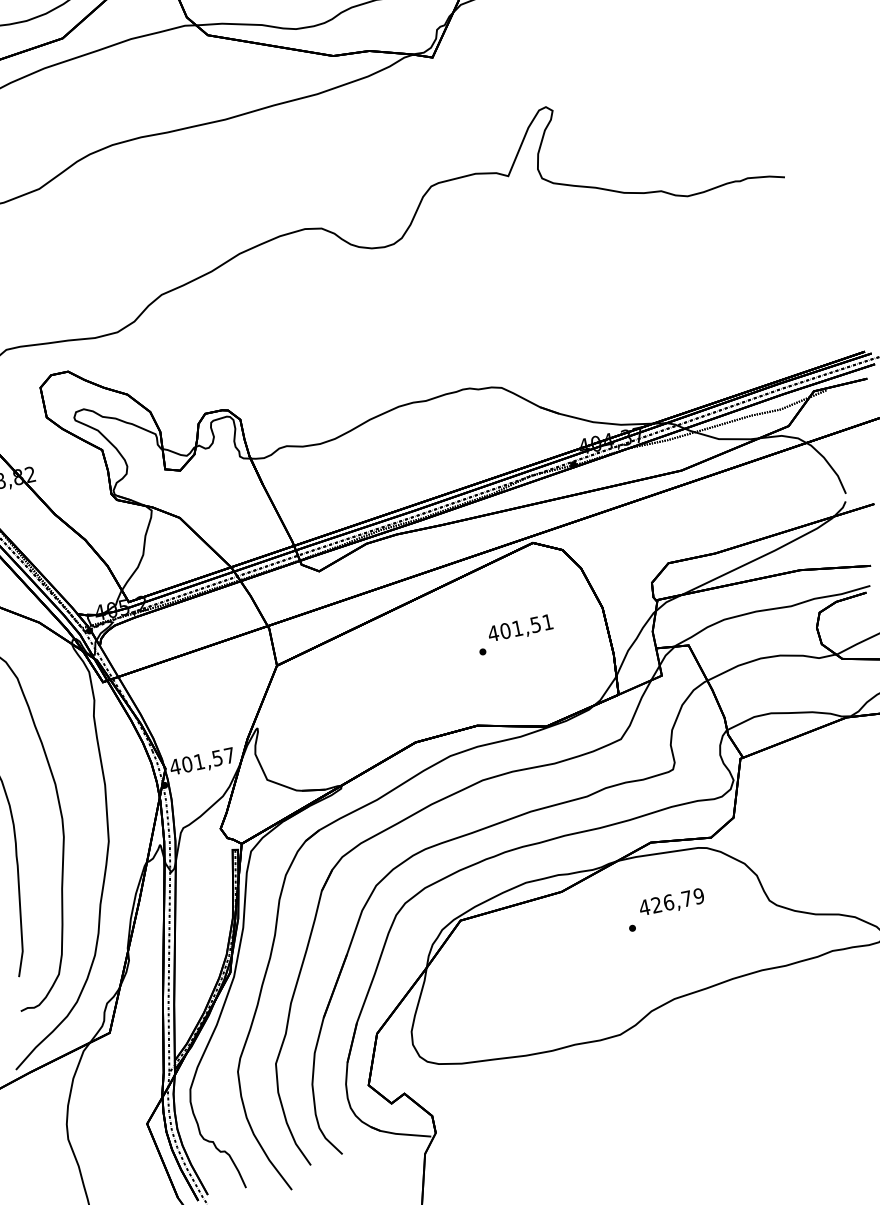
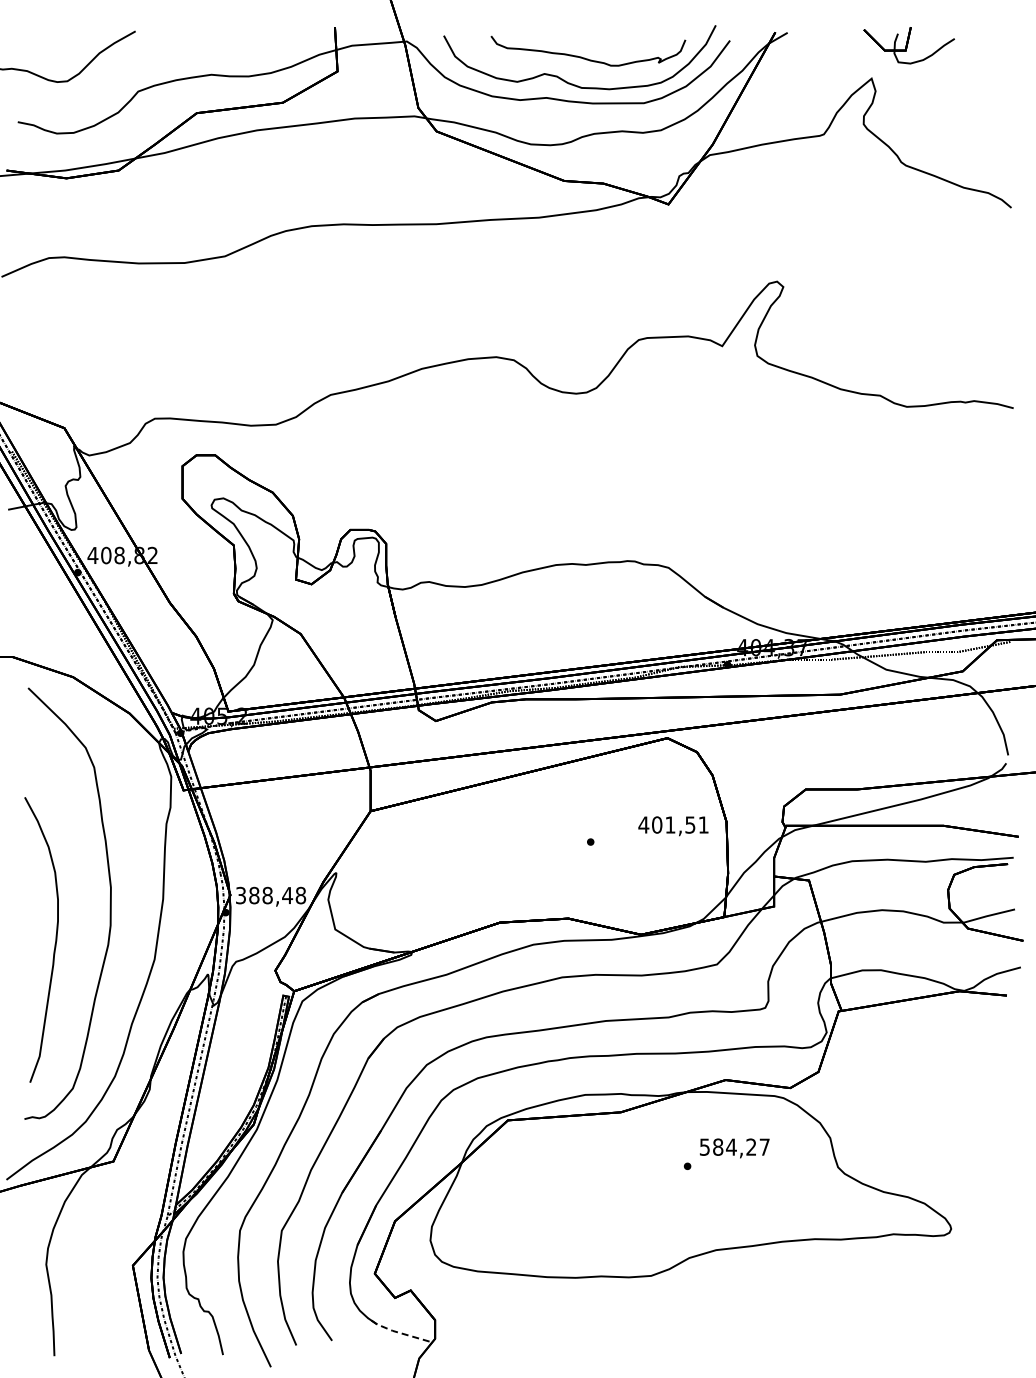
text: (520, 629) -> (673, 826), moved
text: (201, 761) -> (270, 895), 401,57 -> 388,48
text: (671, 901) -> (734, 1146), 426,79 -> 584,27
line: (399, 1133) -> (396, 1331), solid -> dashed

